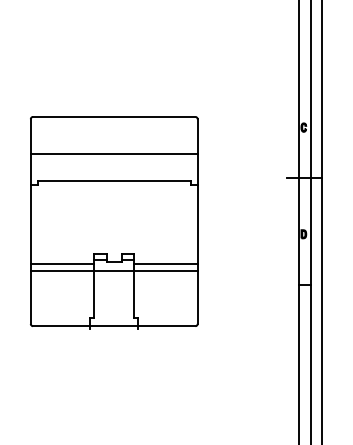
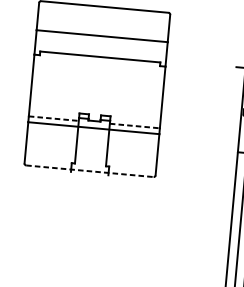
line: (62, 263) -> (53, 118), solid -> dashed
line: (165, 263) -> (134, 125), solid -> dashed
line: (114, 326) -> (90, 171), solid -> dashed

